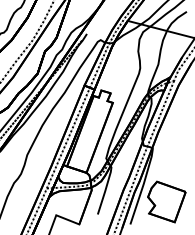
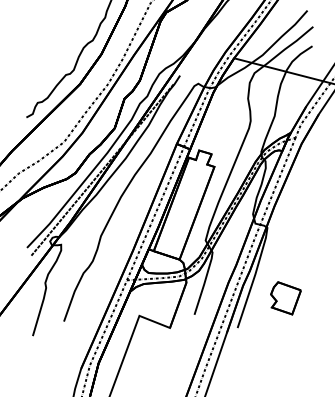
part: (166, 202) -> (285, 298), size x0.6

